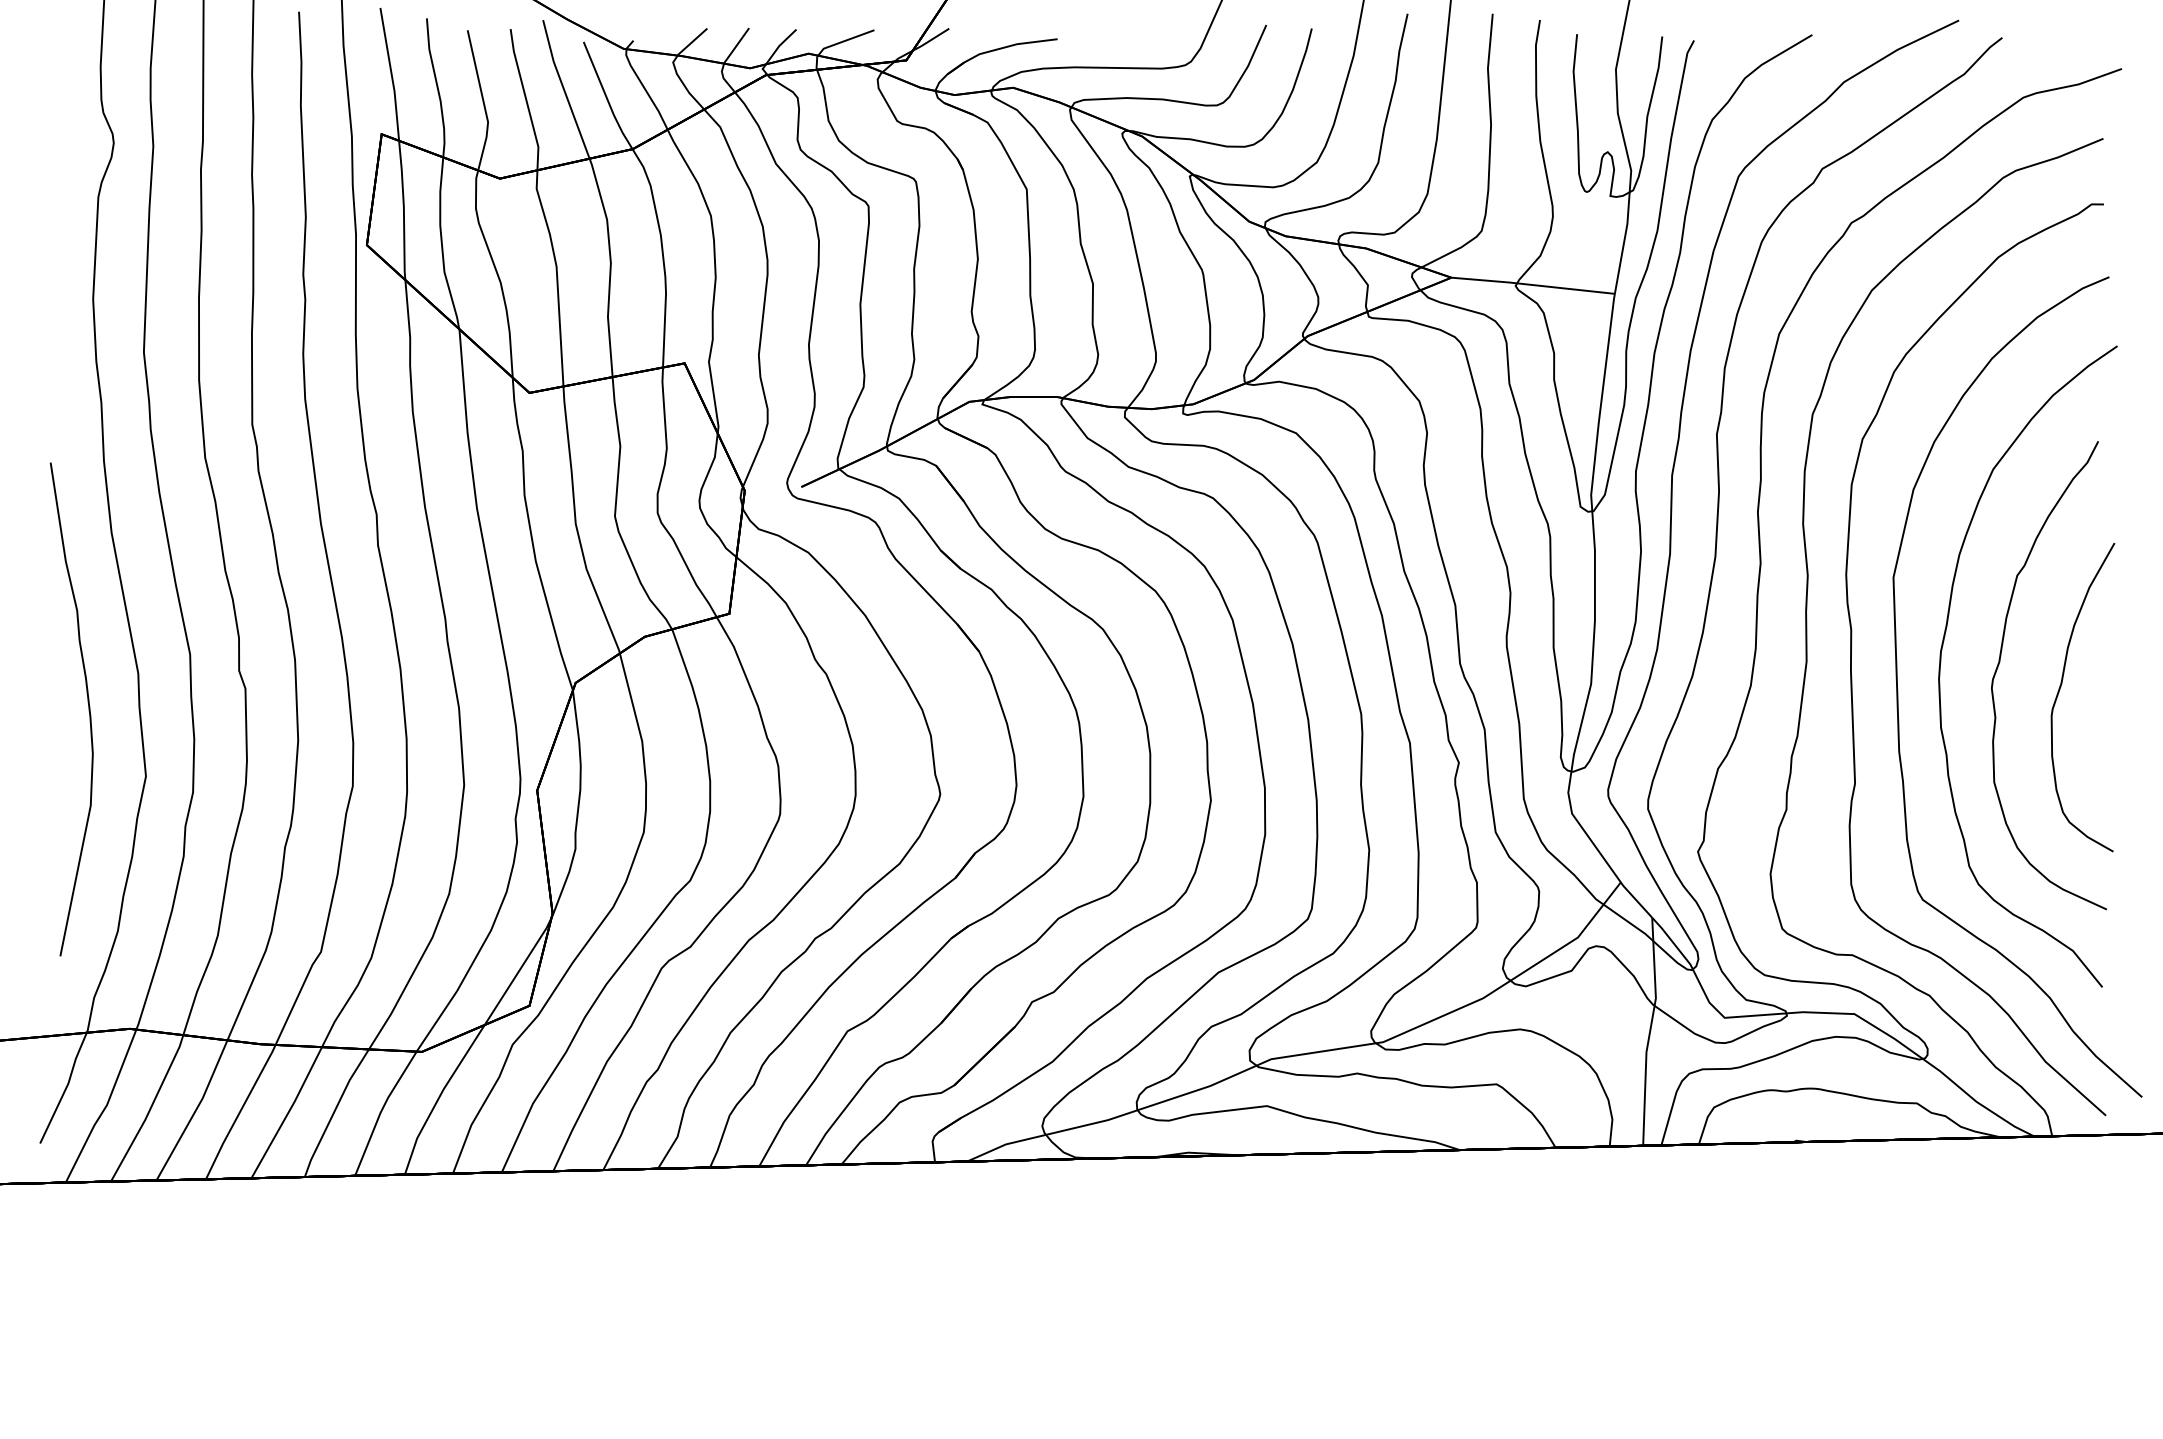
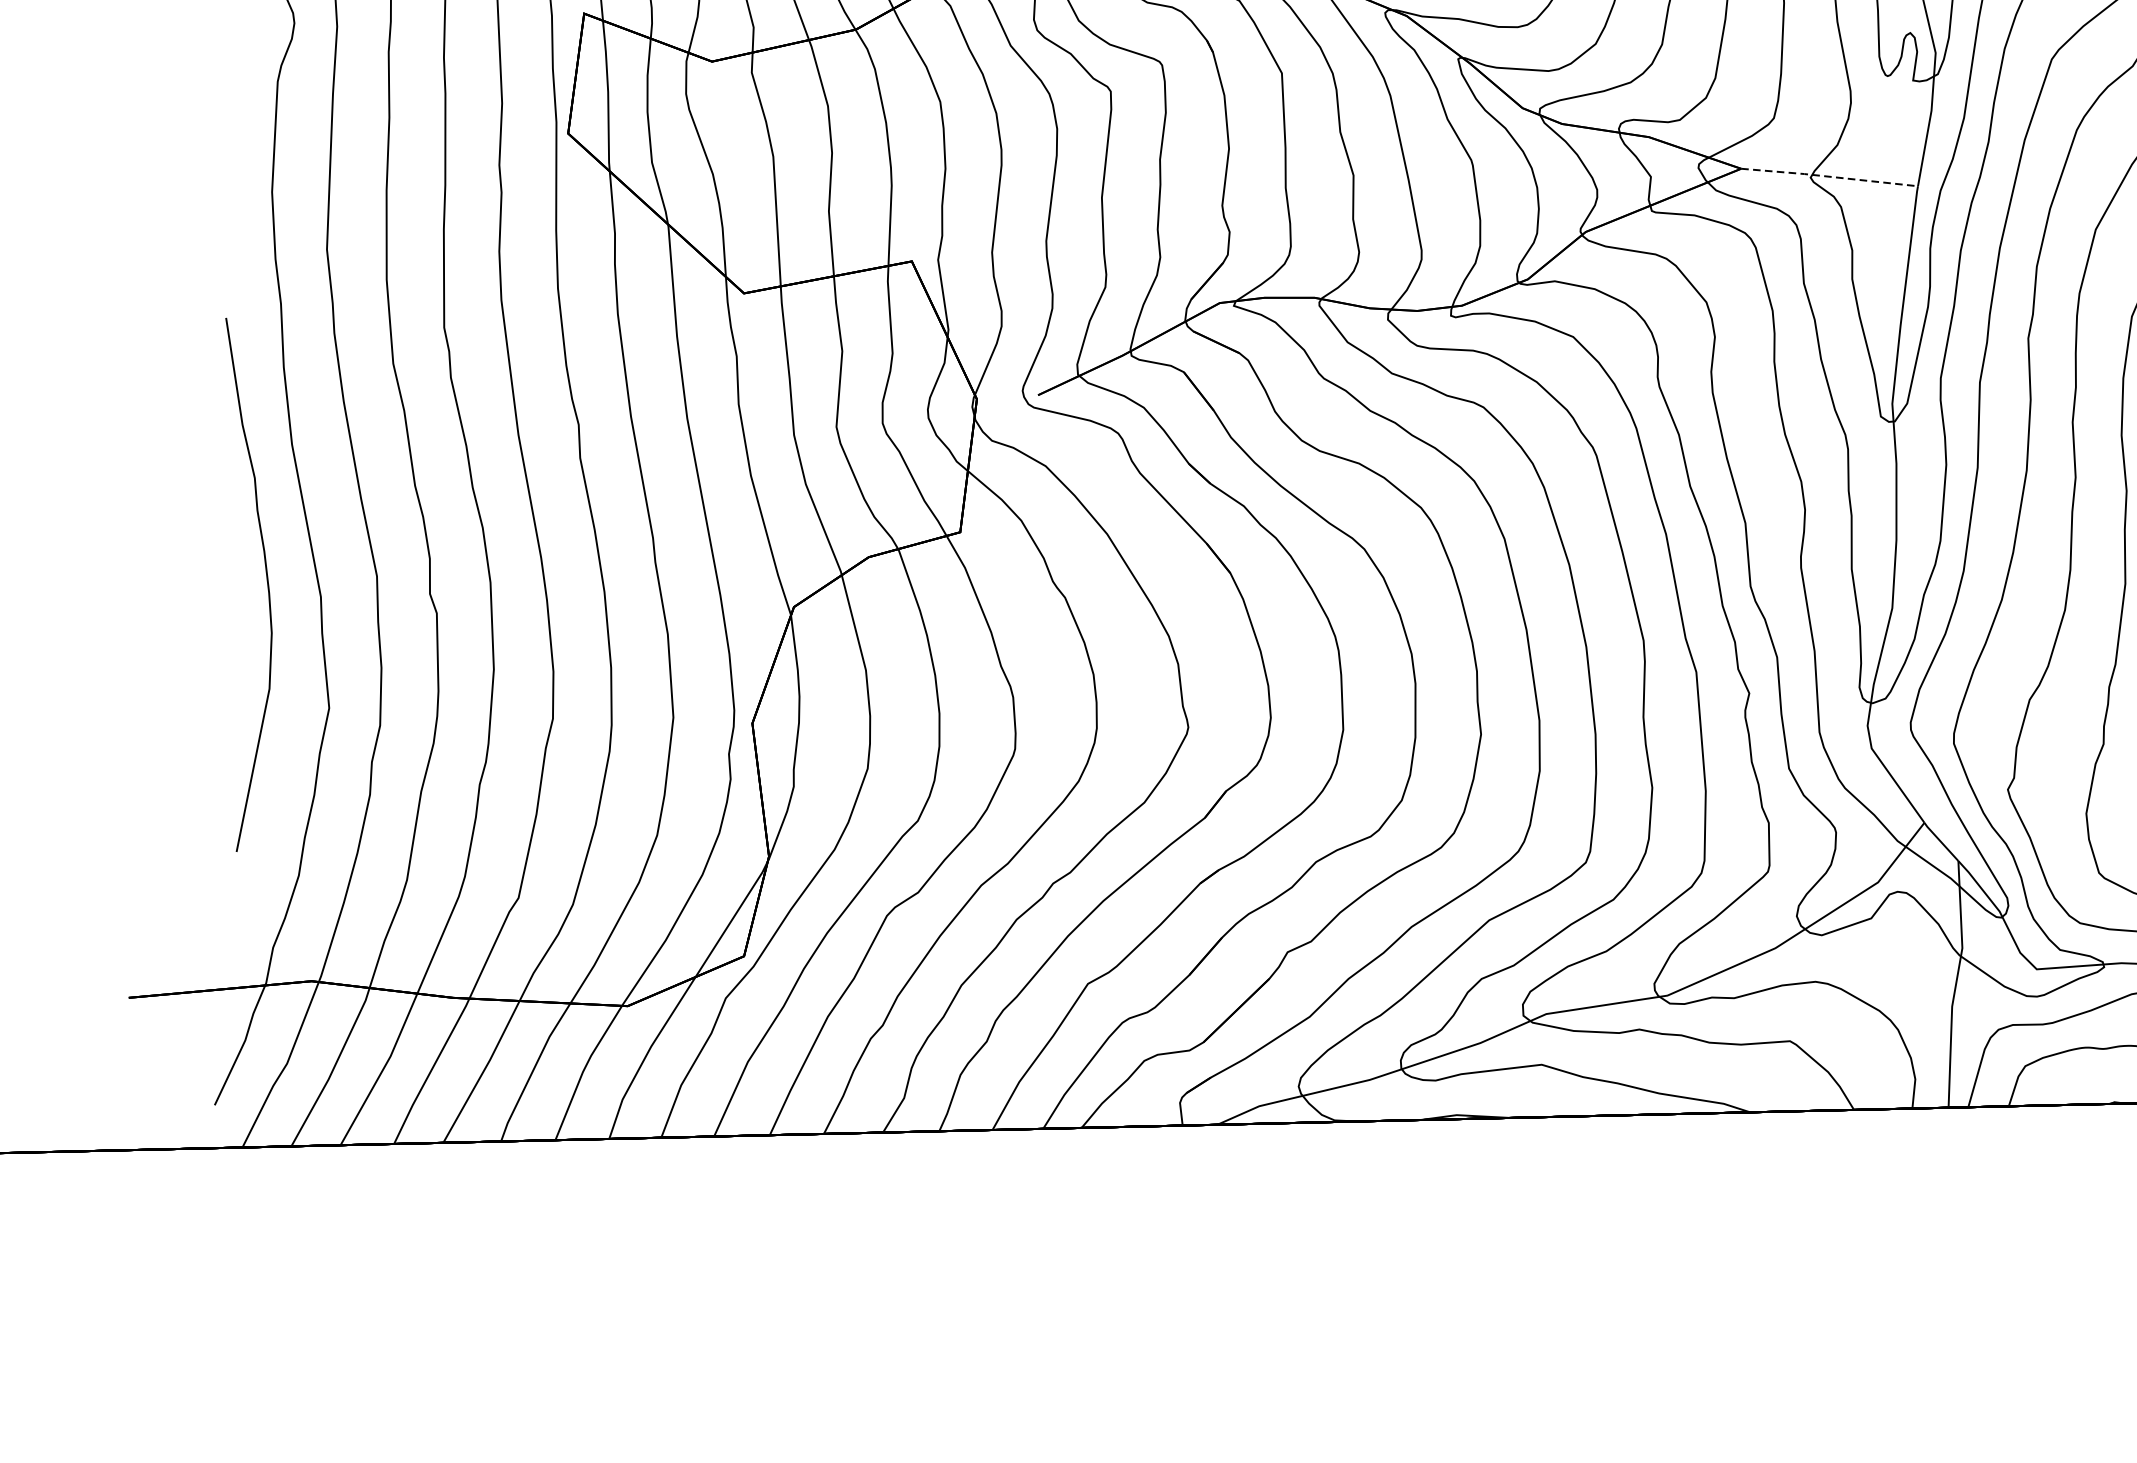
line: (1532, 285) -> (1828, 177), solid -> dashed
curve: (88, 709) -> (267, 584), moved

